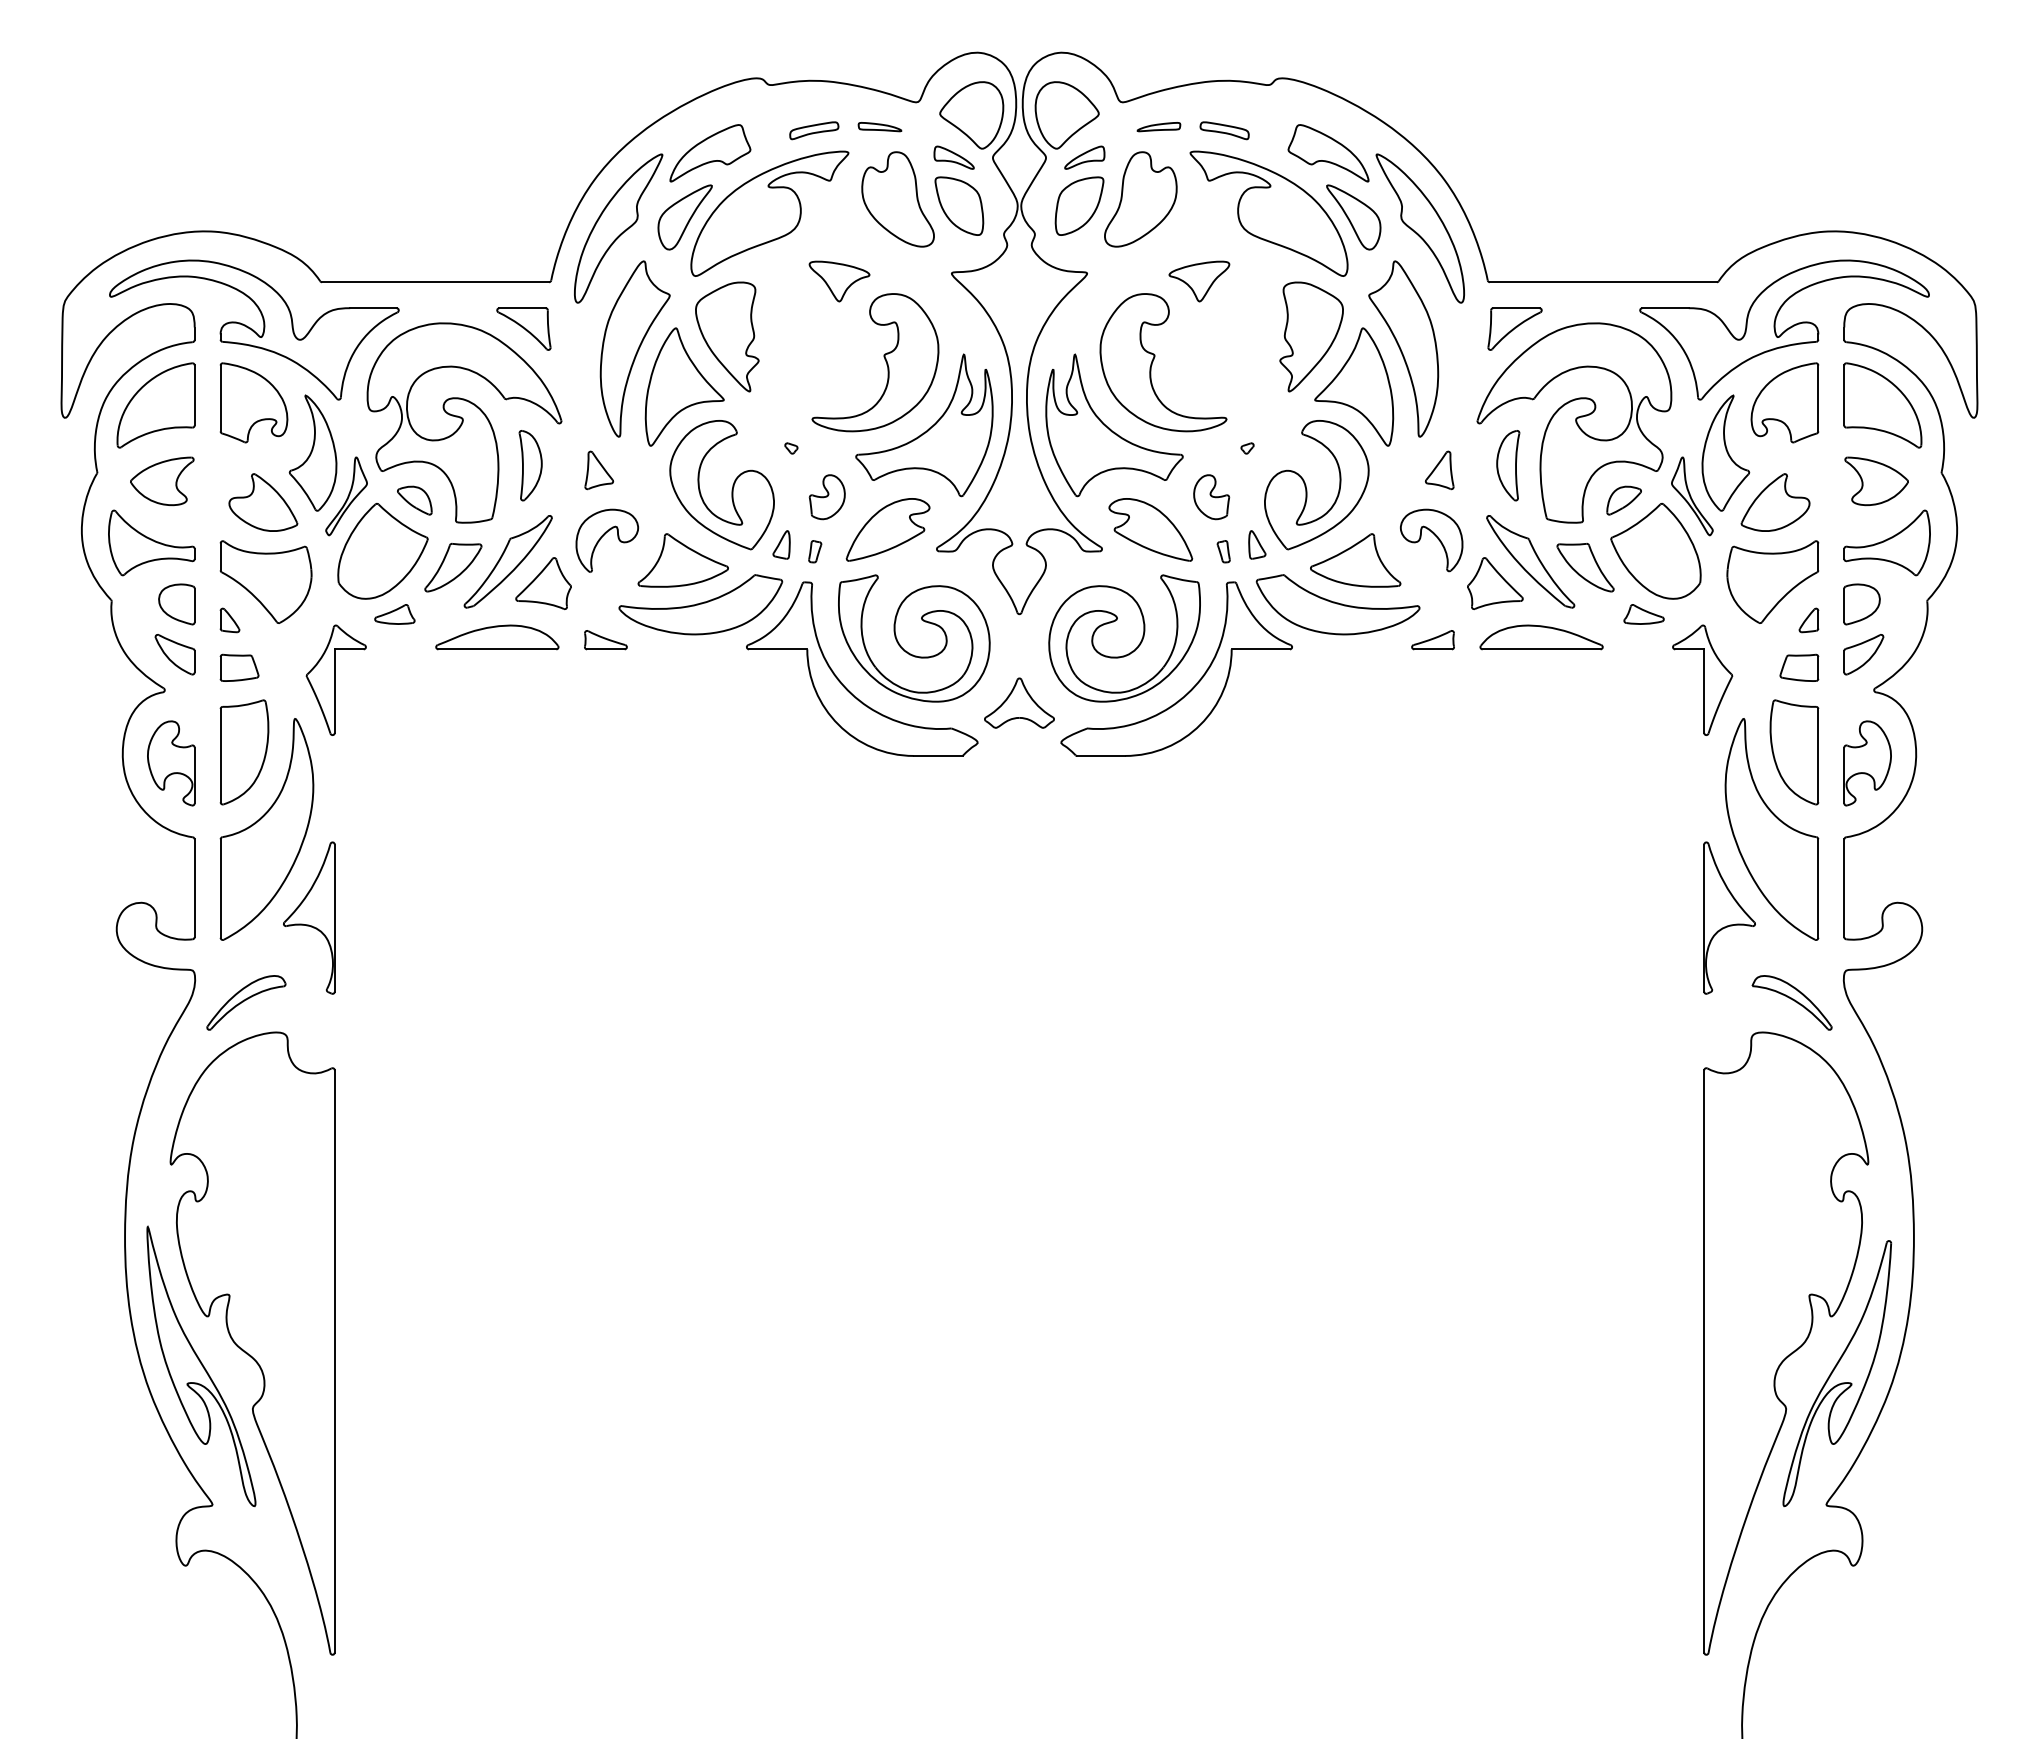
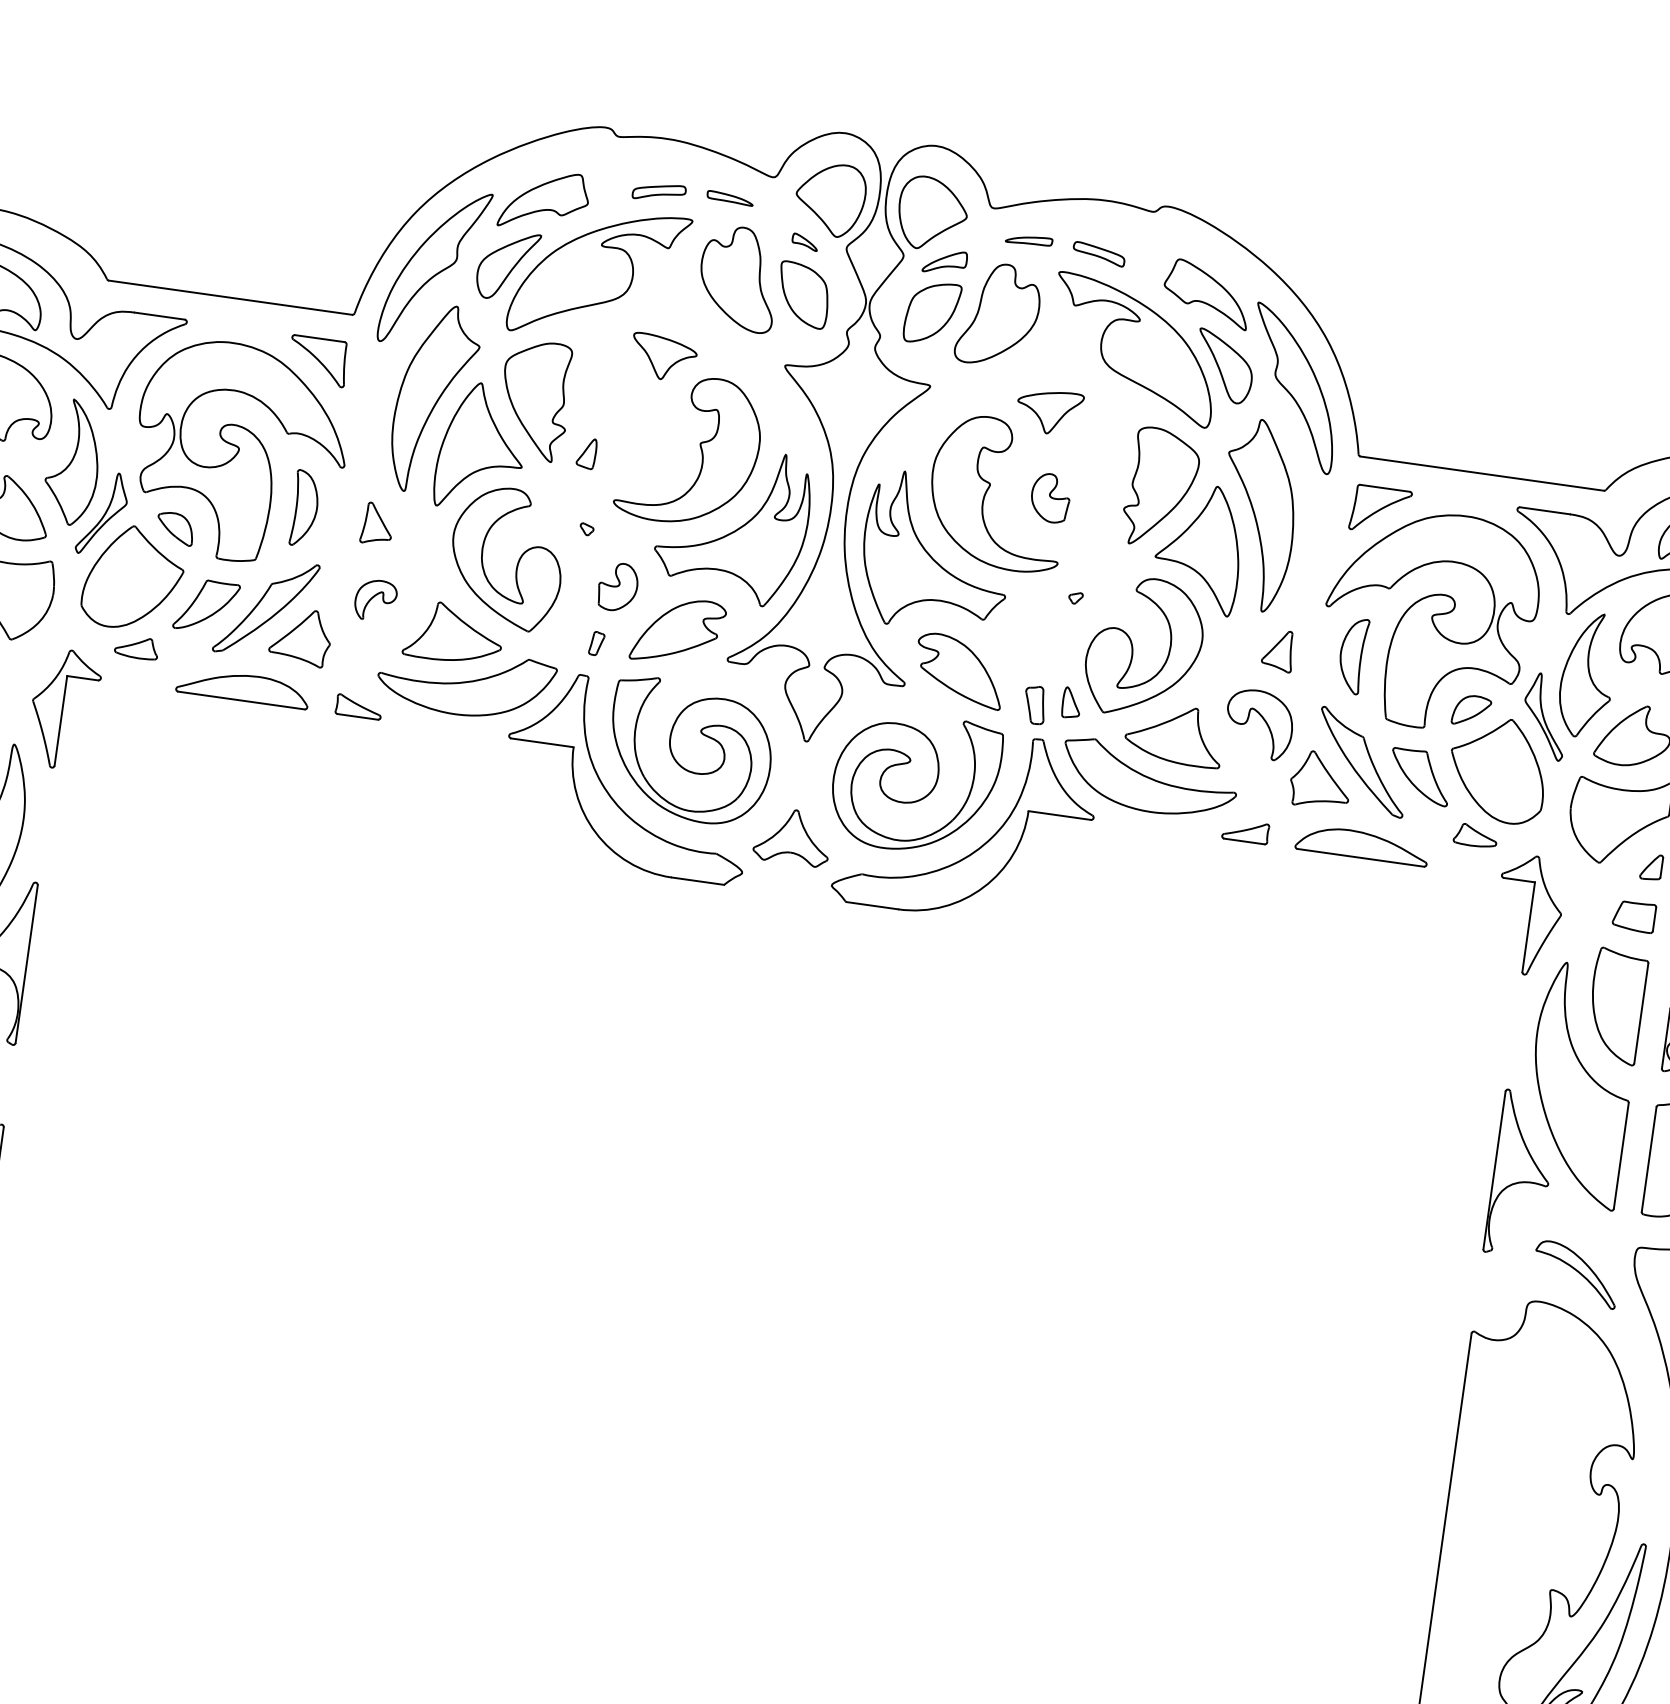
part: (953, 157) -> (804, 242), size x0.6
part: (1211, 497) -> (1050, 498), moved
part: (607, 540) -> (375, 600), size x0.6
part: (781, 544) -> (586, 452), moved
part: (1223, 551) -> (1034, 705), size x1.6

